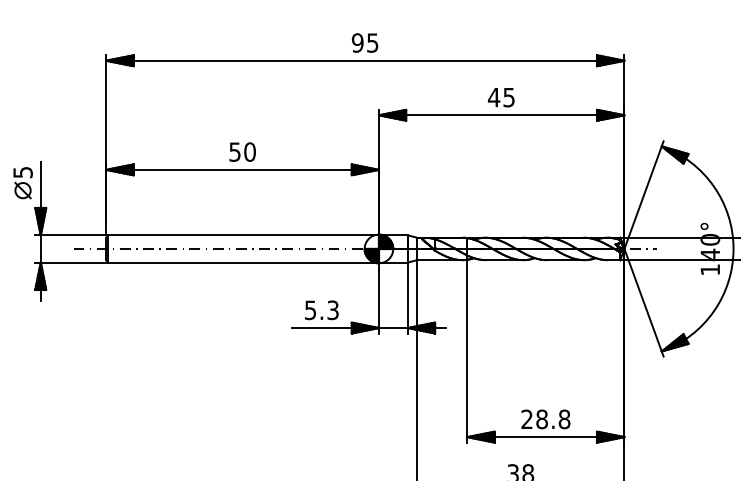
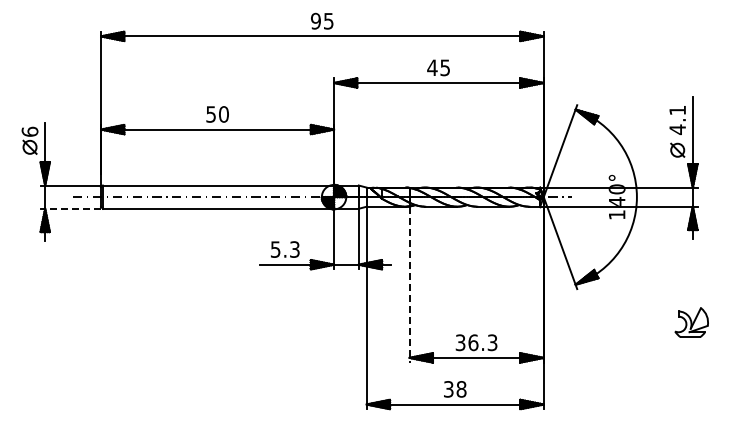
text: (22, 172) -> (29, 131), 5 -> 6
line: (73, 262) -> (73, 208), solid -> dashed
line: (467, 351) -> (409, 284), solid -> dashed
text: (545, 419) -> (476, 342), 28.8 -> 36.3

